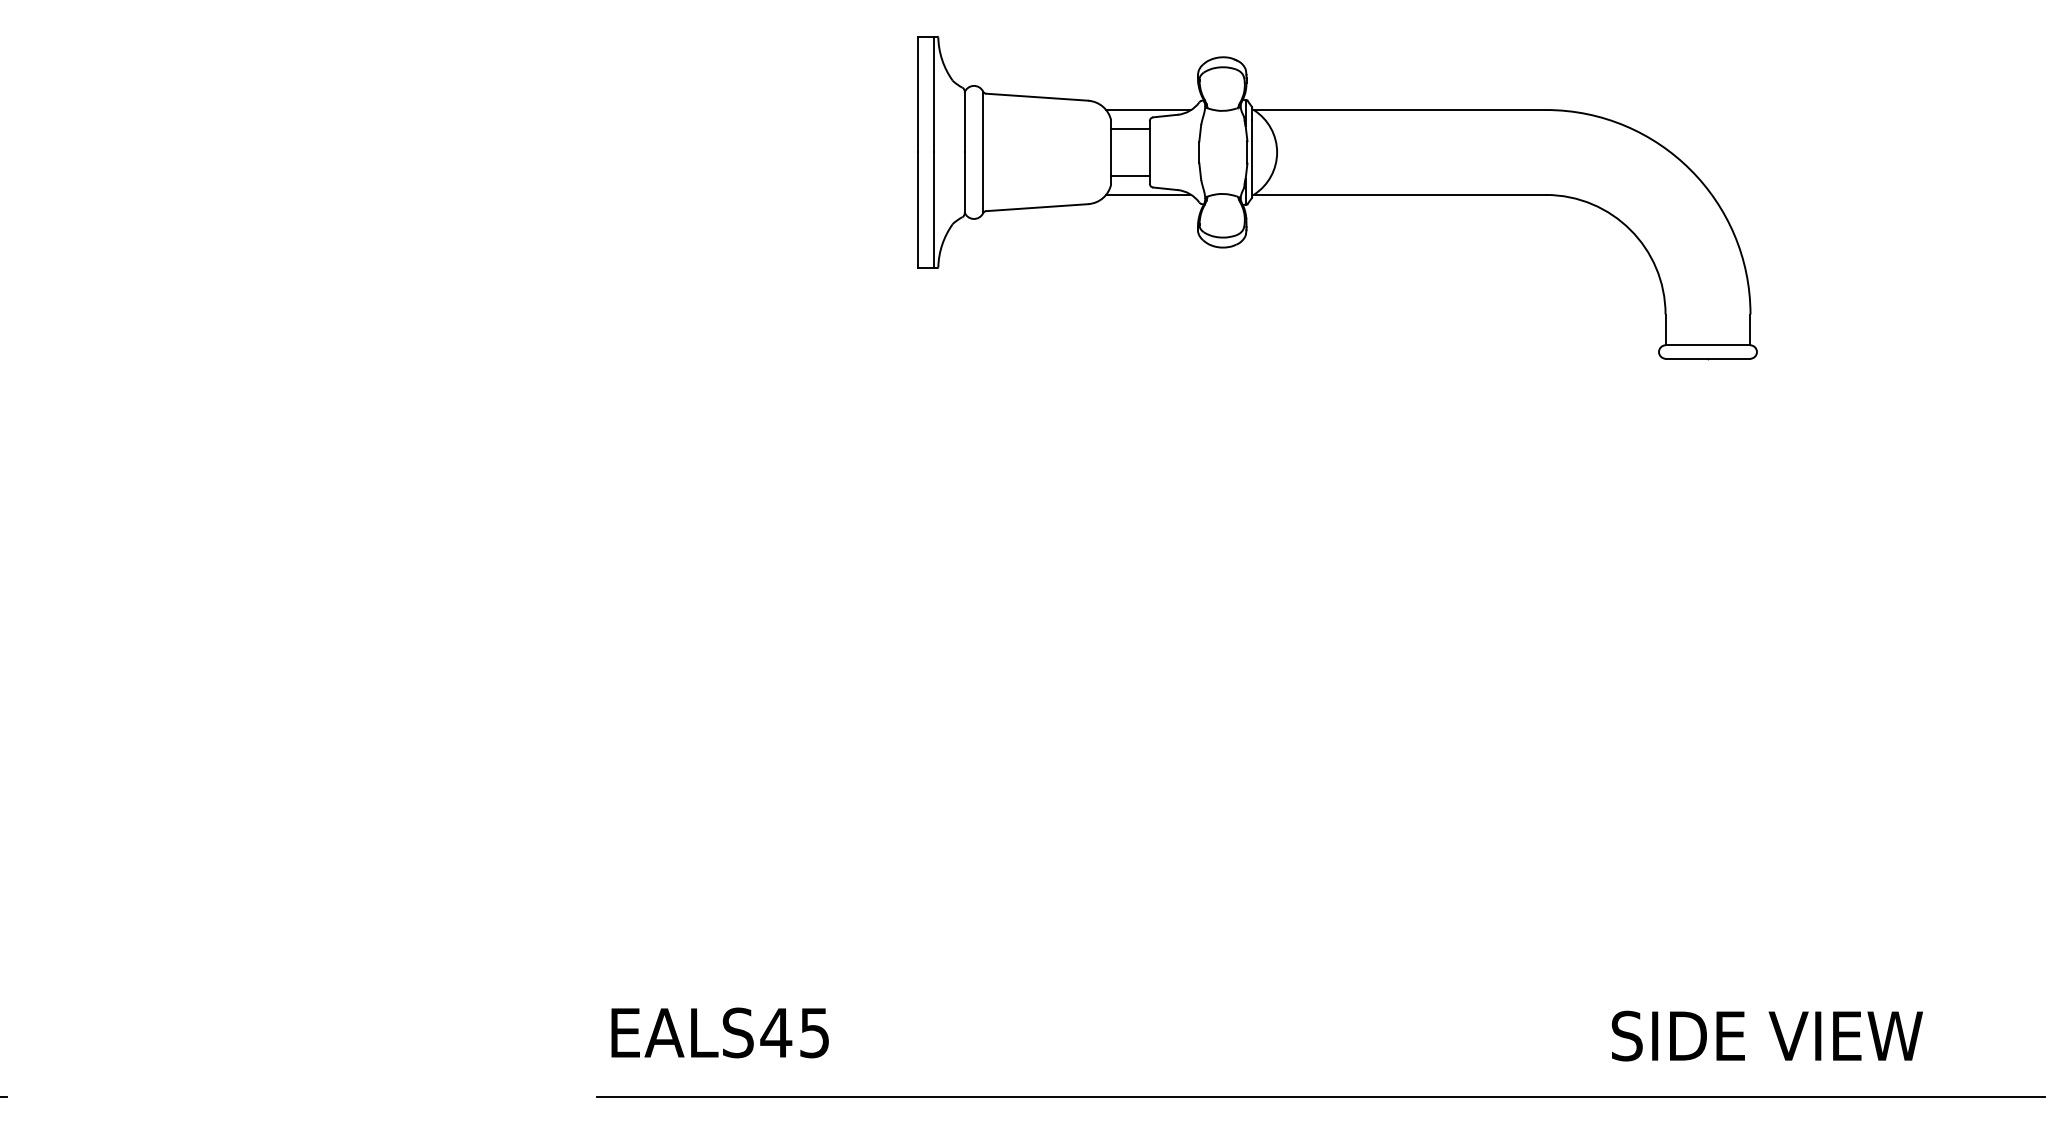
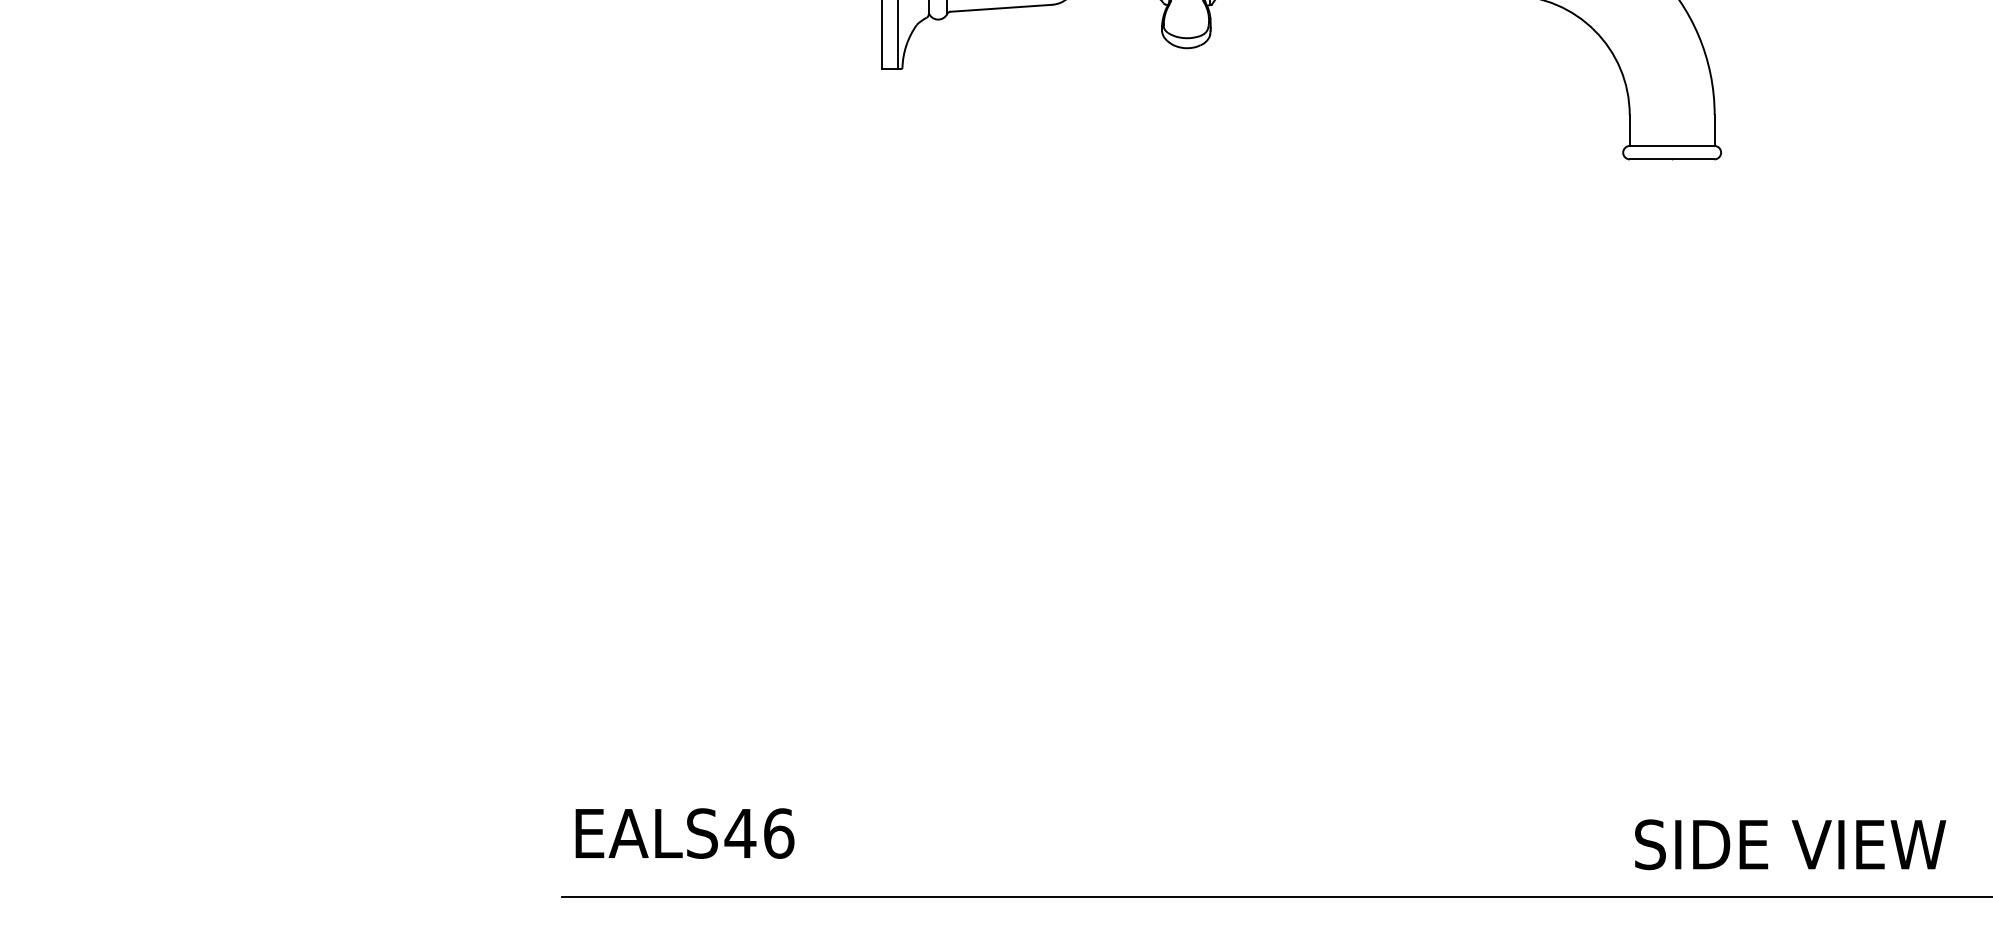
text: (815, 1032) -> (779, 833), EALS45 -> EALS46
text: (1766, 1035) -> (1789, 844), moved

